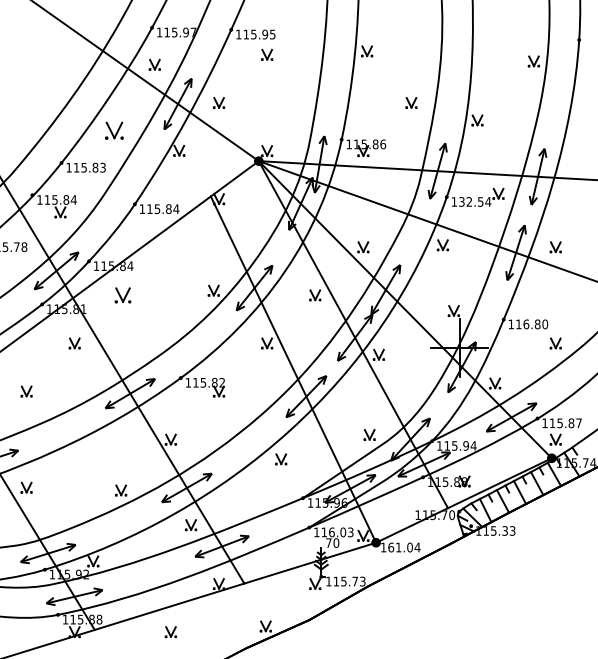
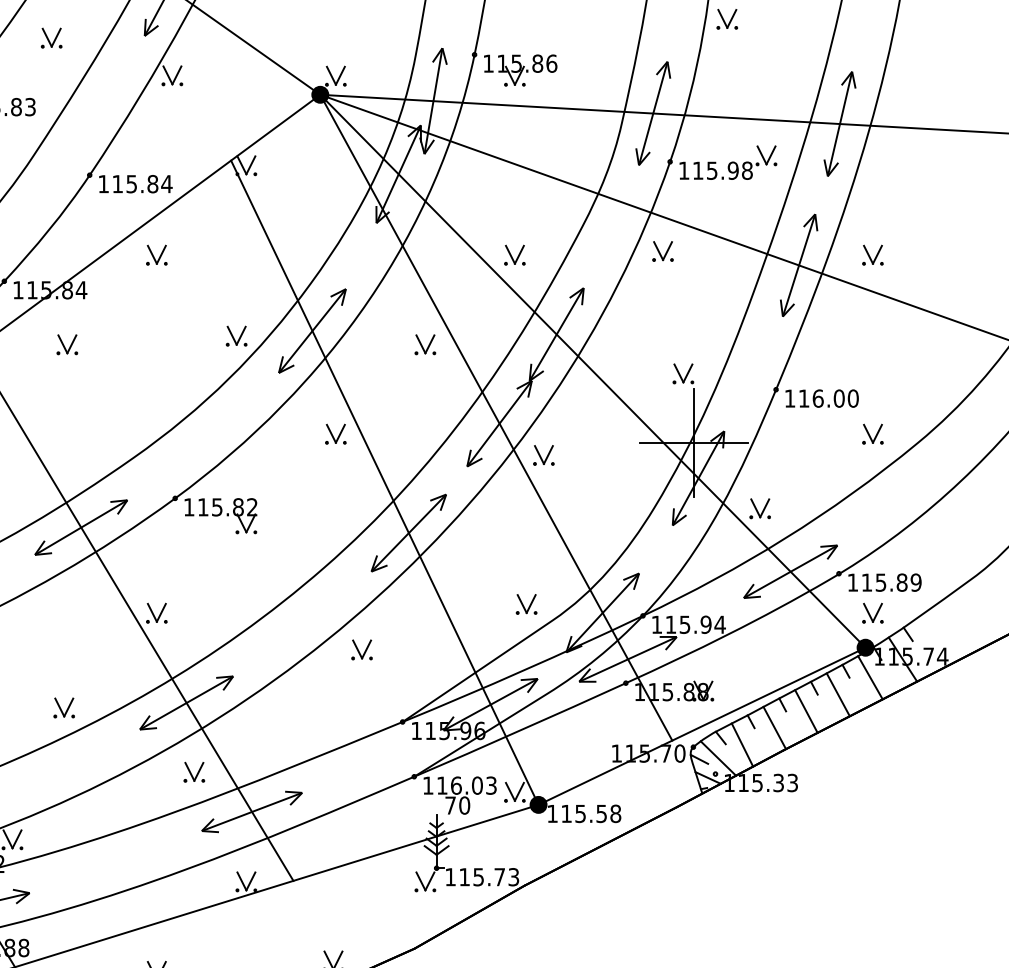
part: (114, 130) -> (51, 37), size x0.62
text: (474, 201) -> (721, 169), 132.54 -> 115.98
part: (170, 247) -> (155, 255), added
part: (122, 295) -> (66, 344), size x0.71
text: (537, 324) -> (838, 398), 116.80 -> 116.00
text: (578, 423) -> (915, 583), 115.87 -> 115.89
text: (404, 547) -> (591, 813), 161.04 -> 115.58

